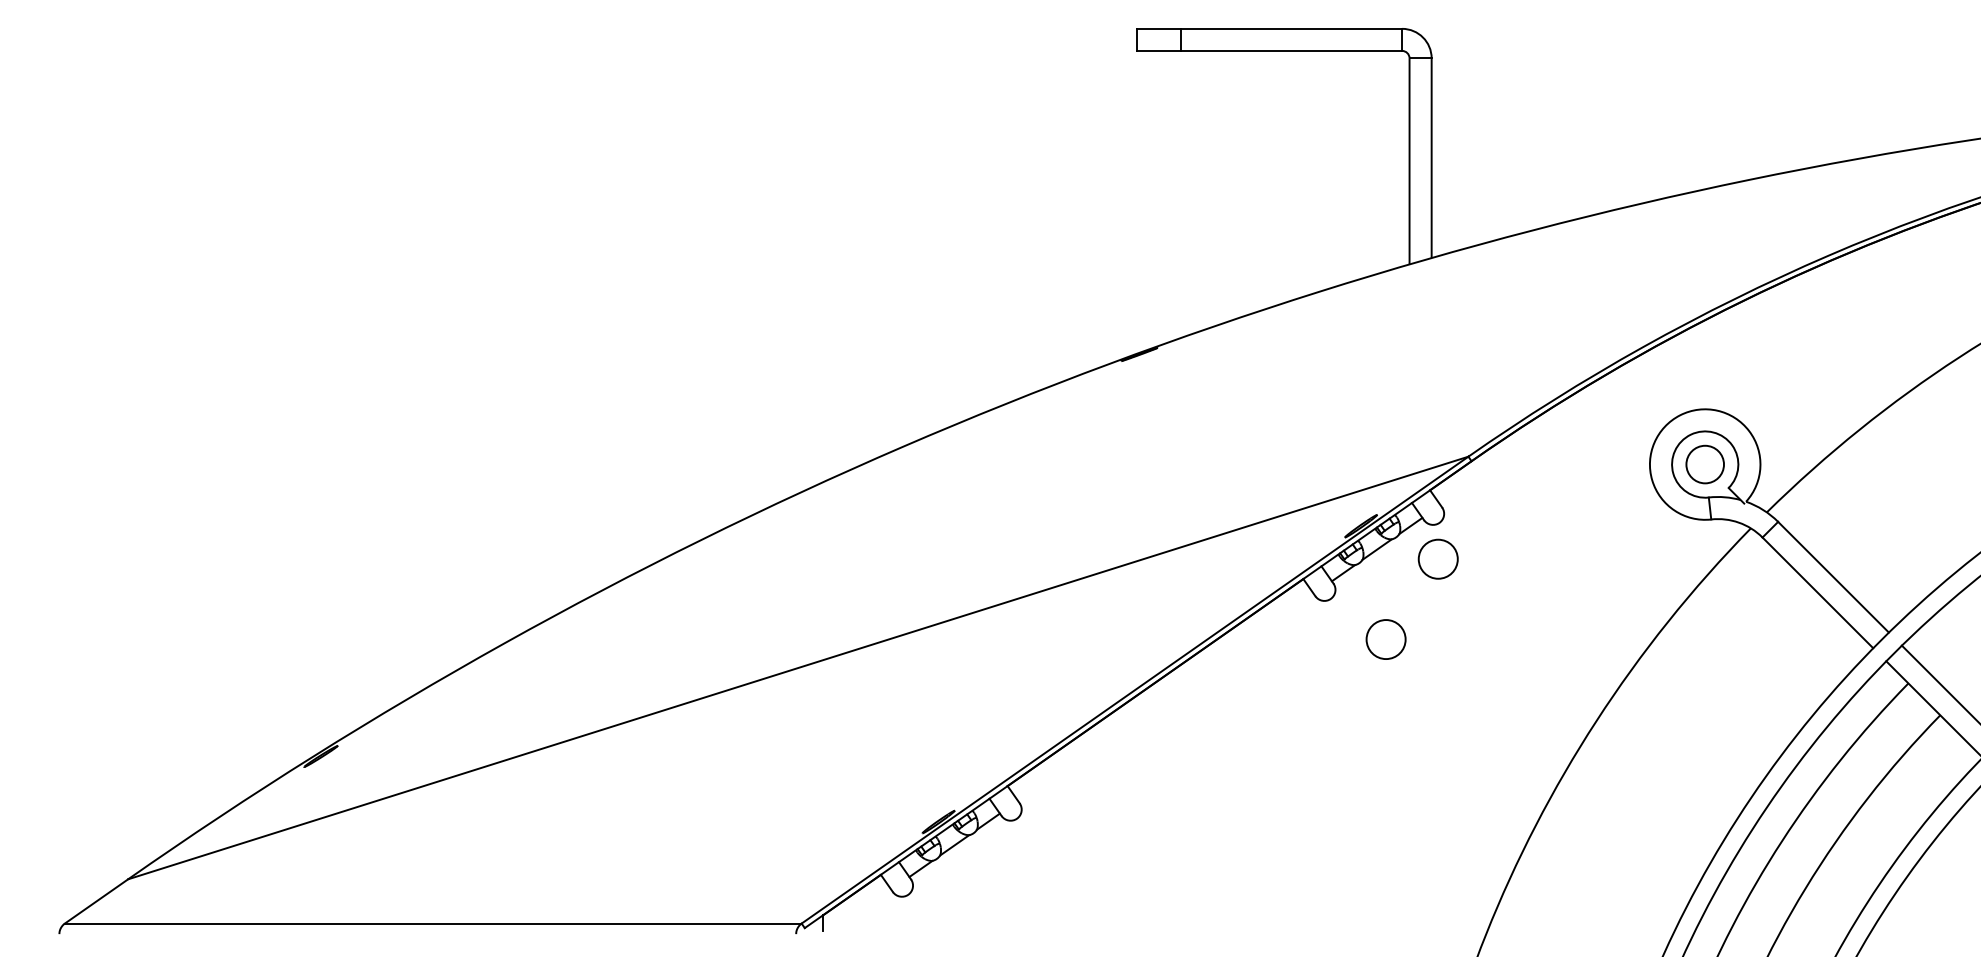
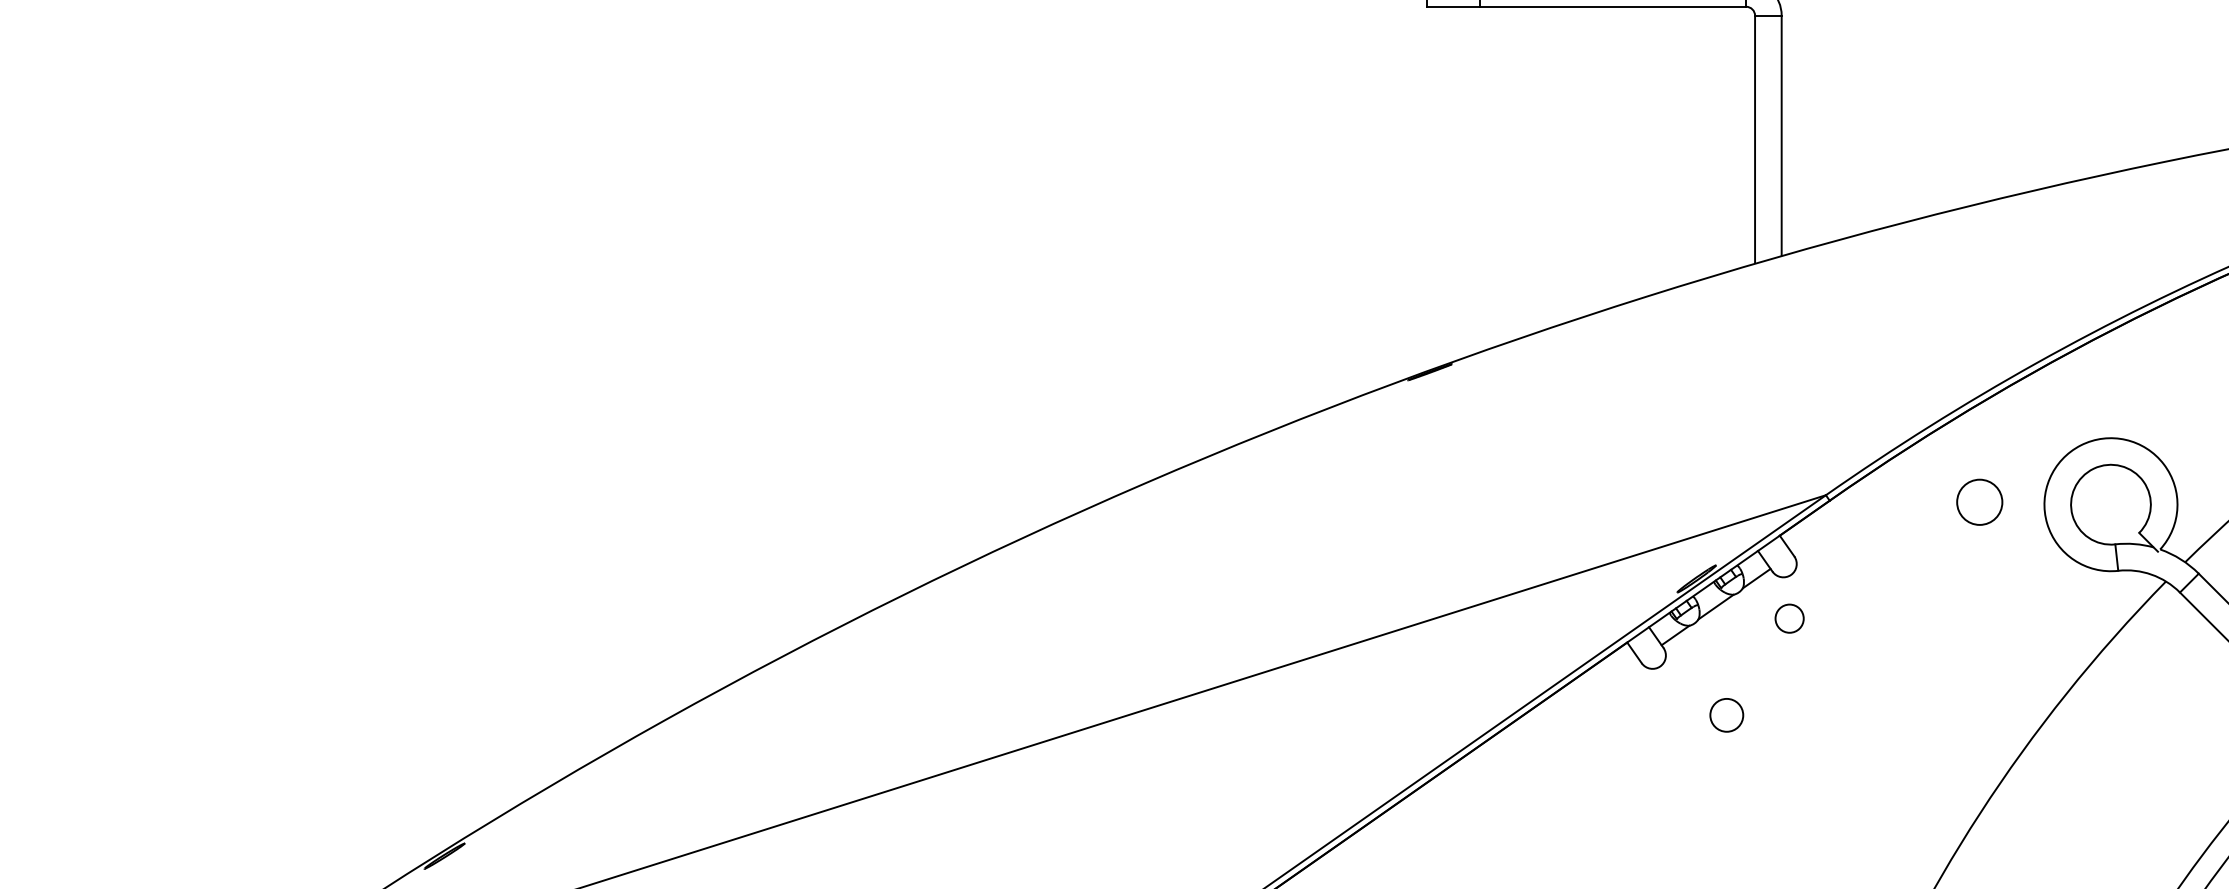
circle: (1704, 464) -> (1978, 502), moved
circle: (1437, 558) -> (1788, 617), size x0.6
circle: (1385, 639) -> (1726, 715), size x0.7

